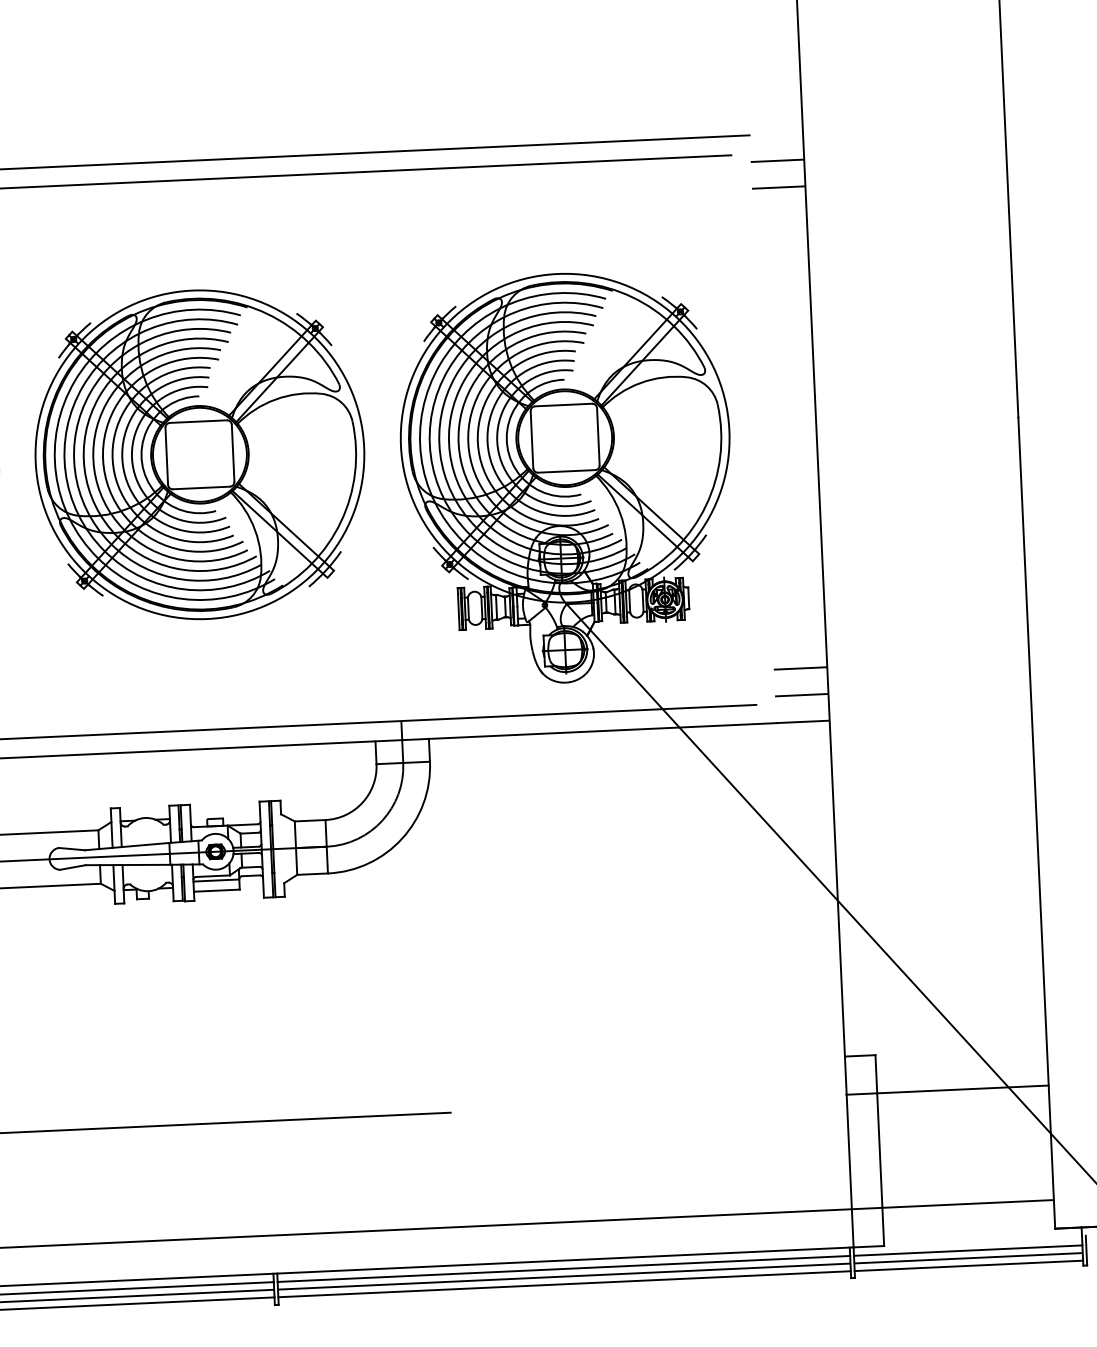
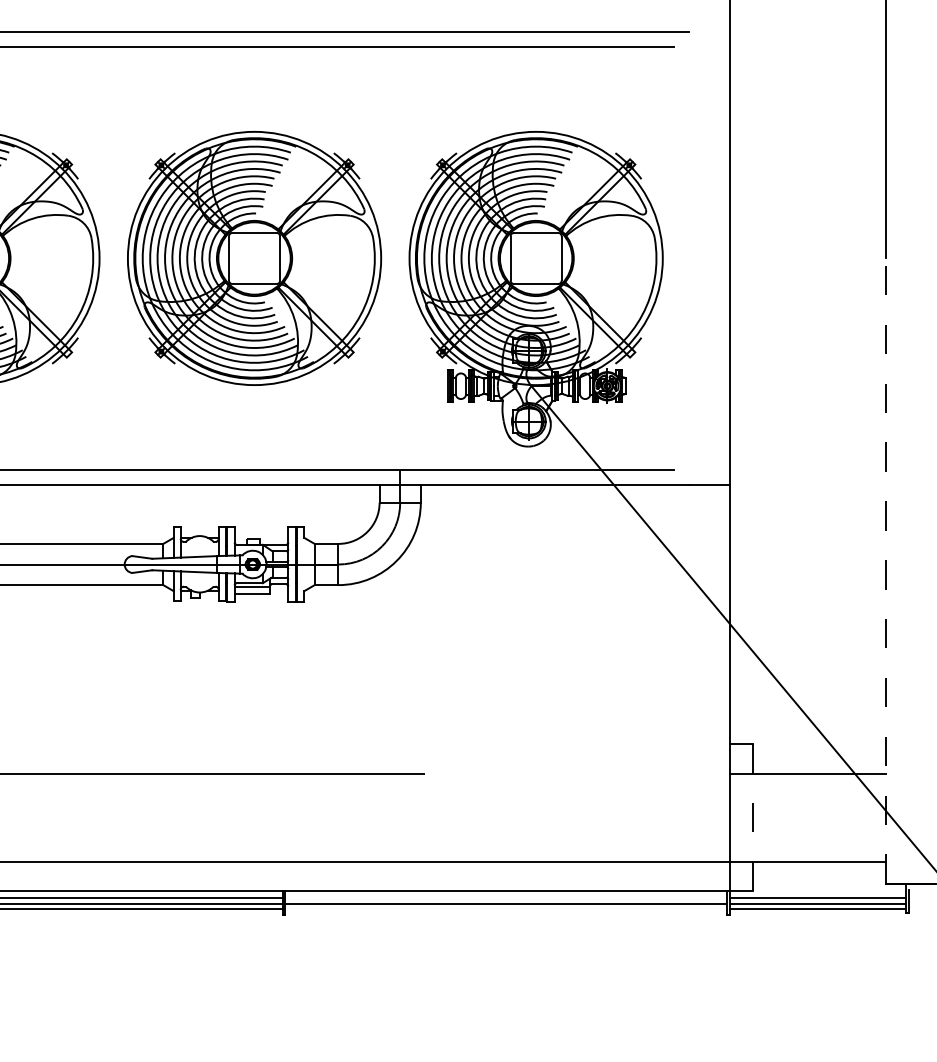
line: (776, 160) -> (708, 52), removed
line: (777, 188) -> (708, 73), removed
line: (799, 668) -> (708, 443), removed
line: (800, 695) -> (708, 464), removed
line: (1036, 823) -> (885, 571), solid -> dashed
line: (879, 1150) -> (753, 817), solid -> dashed
line: (563, 1268) -> (505, 897), removed
line: (563, 1284) -> (505, 909), removed

